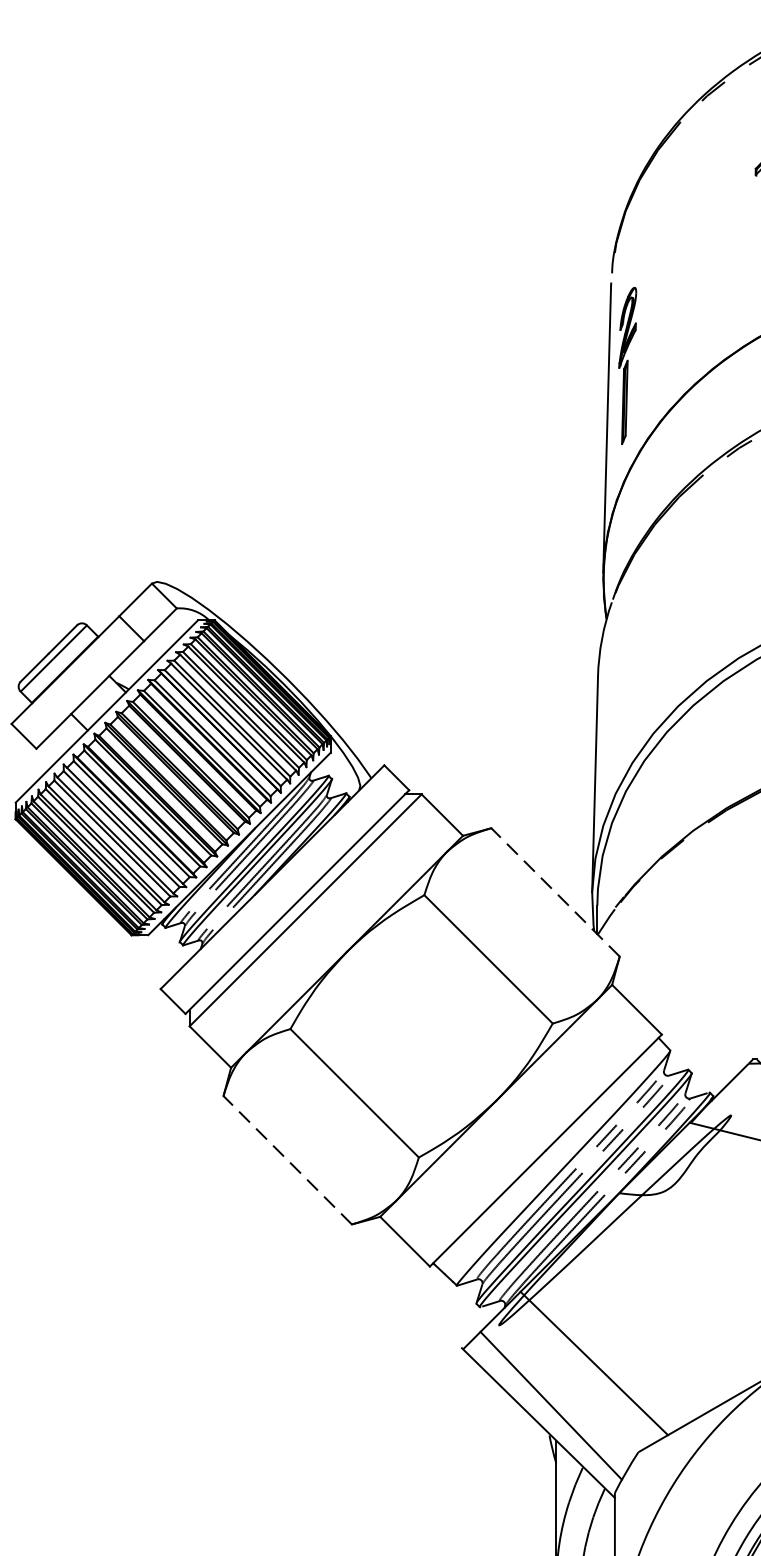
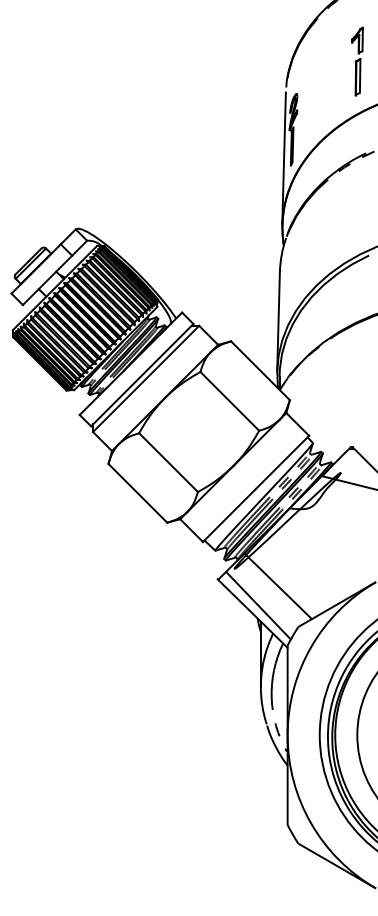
line: (555, 891) -> (260, 370), dashed -> solid
line: (286, 1160) -> (137, 493), dashed -> solid

